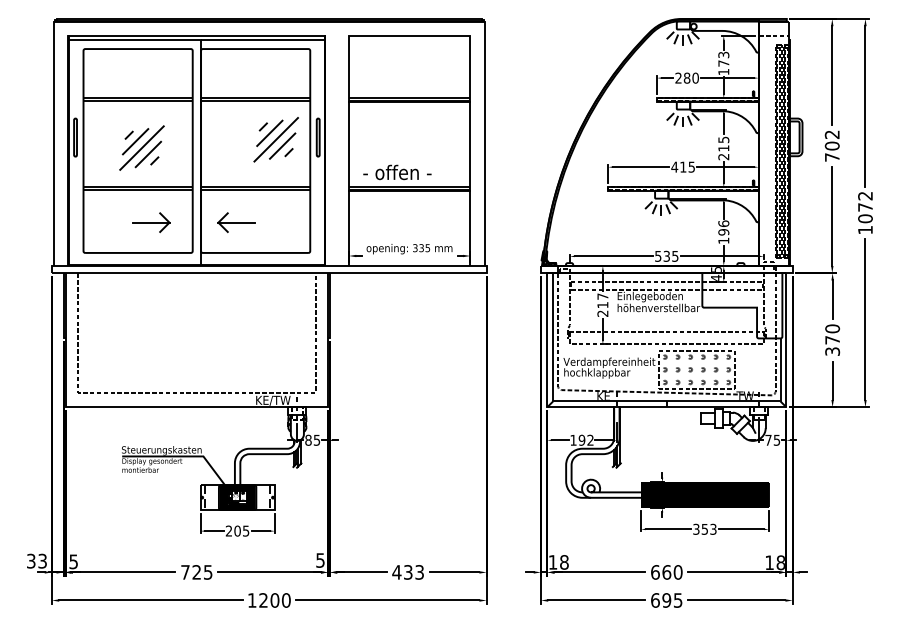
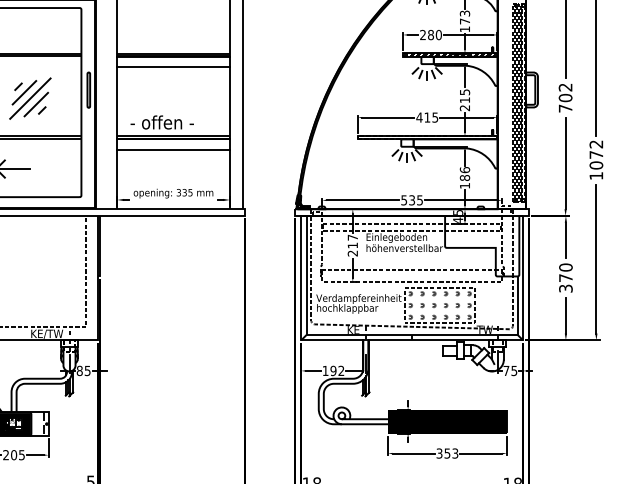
line: (409, 112) -> (173, 66), added
part: (275, 139) -> (29, 98), moved
line: (409, 201) -> (173, 149), added
text: (723, 232) -> (464, 178), 196 -> 186

